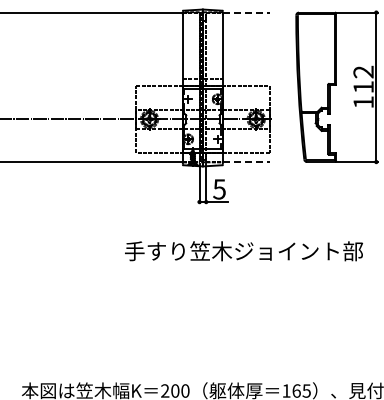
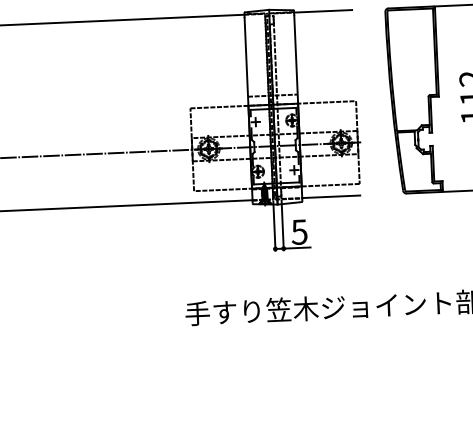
line: (246, 12) -> (323, 11), dashed -> solid
line: (246, 162) -> (331, 197), dashed -> solid

